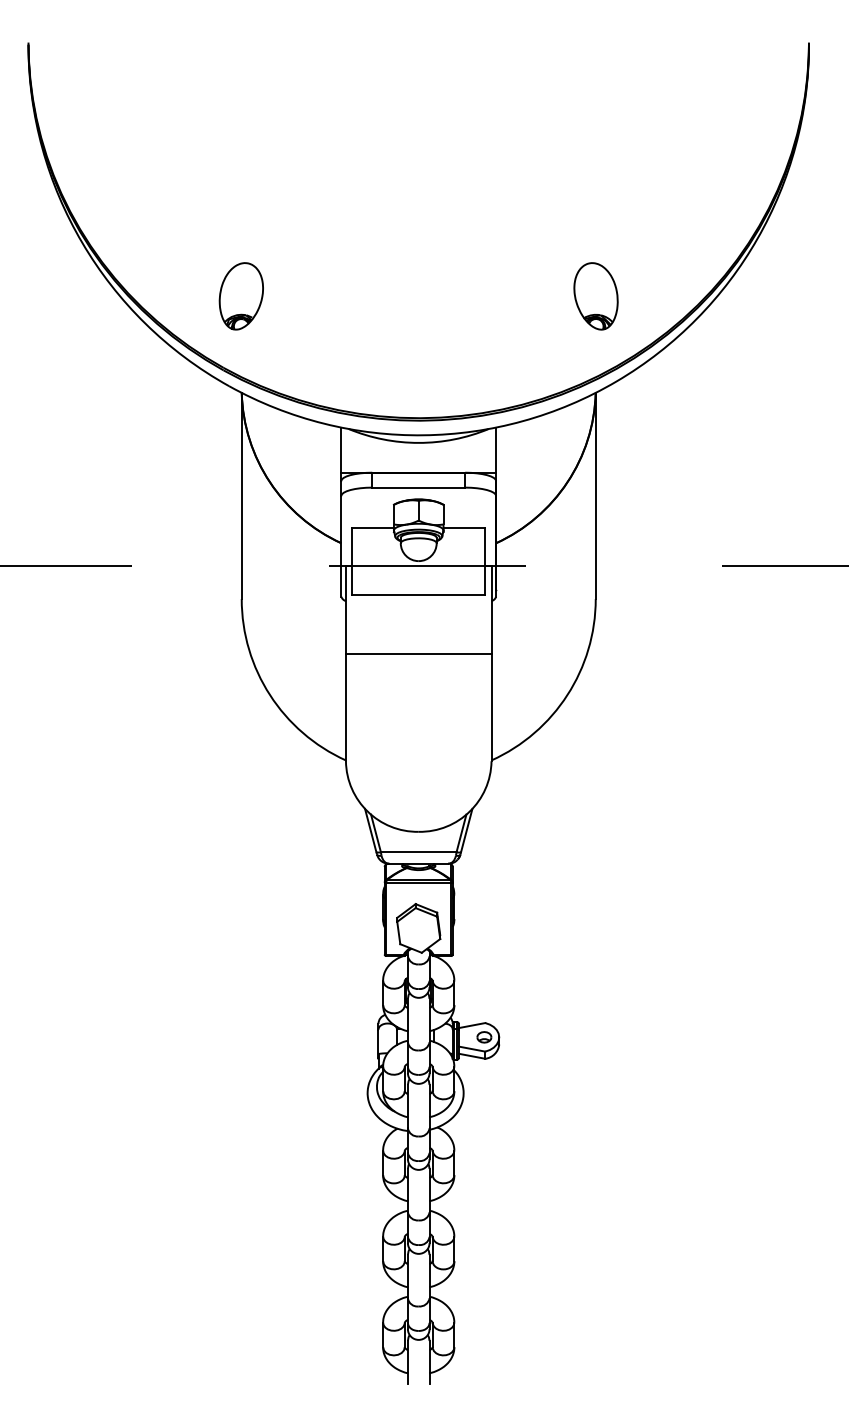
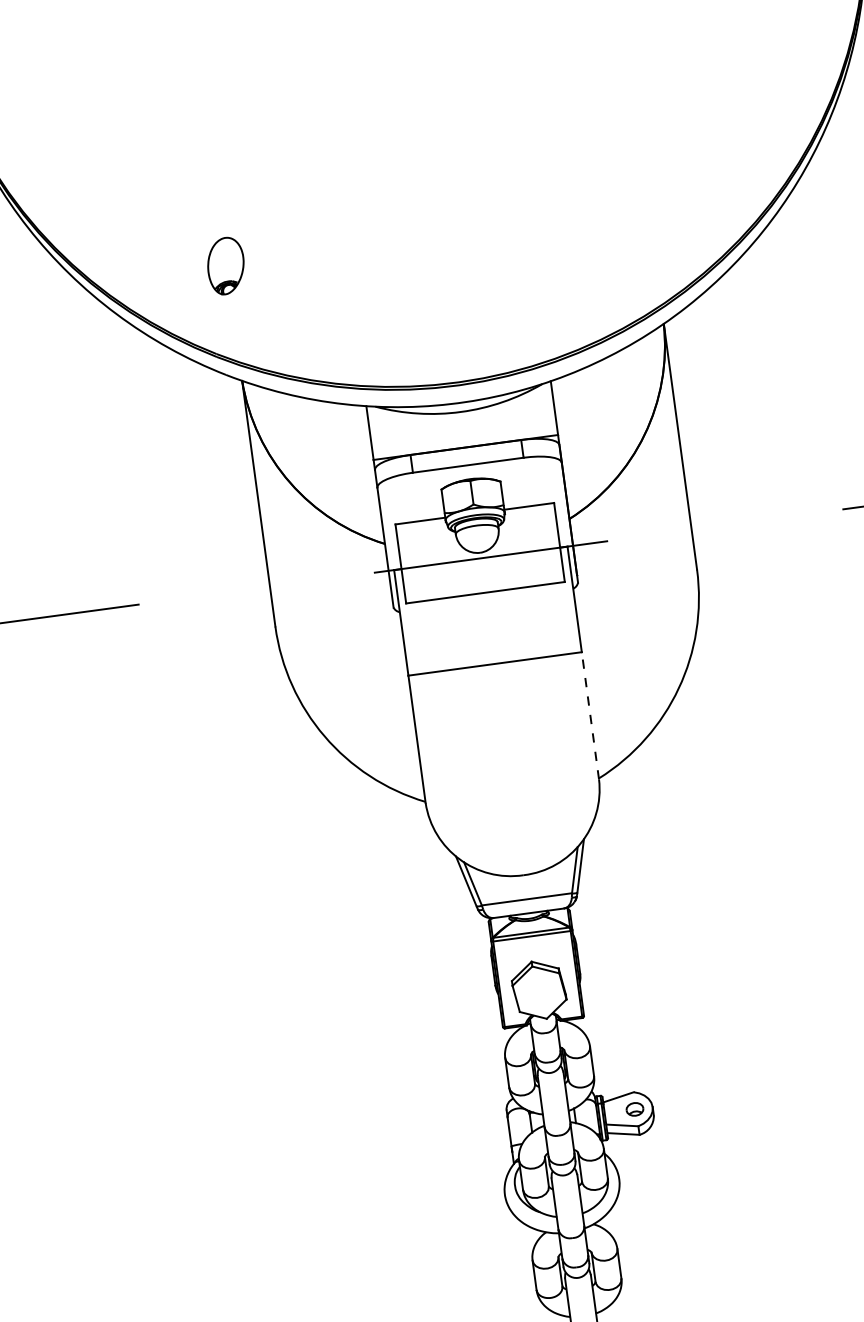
part: (240, 296) -> (225, 266), size x0.7
part: (595, 296) -> (648, 209), removed
line: (491, 707) -> (590, 715), solid -> dashed

